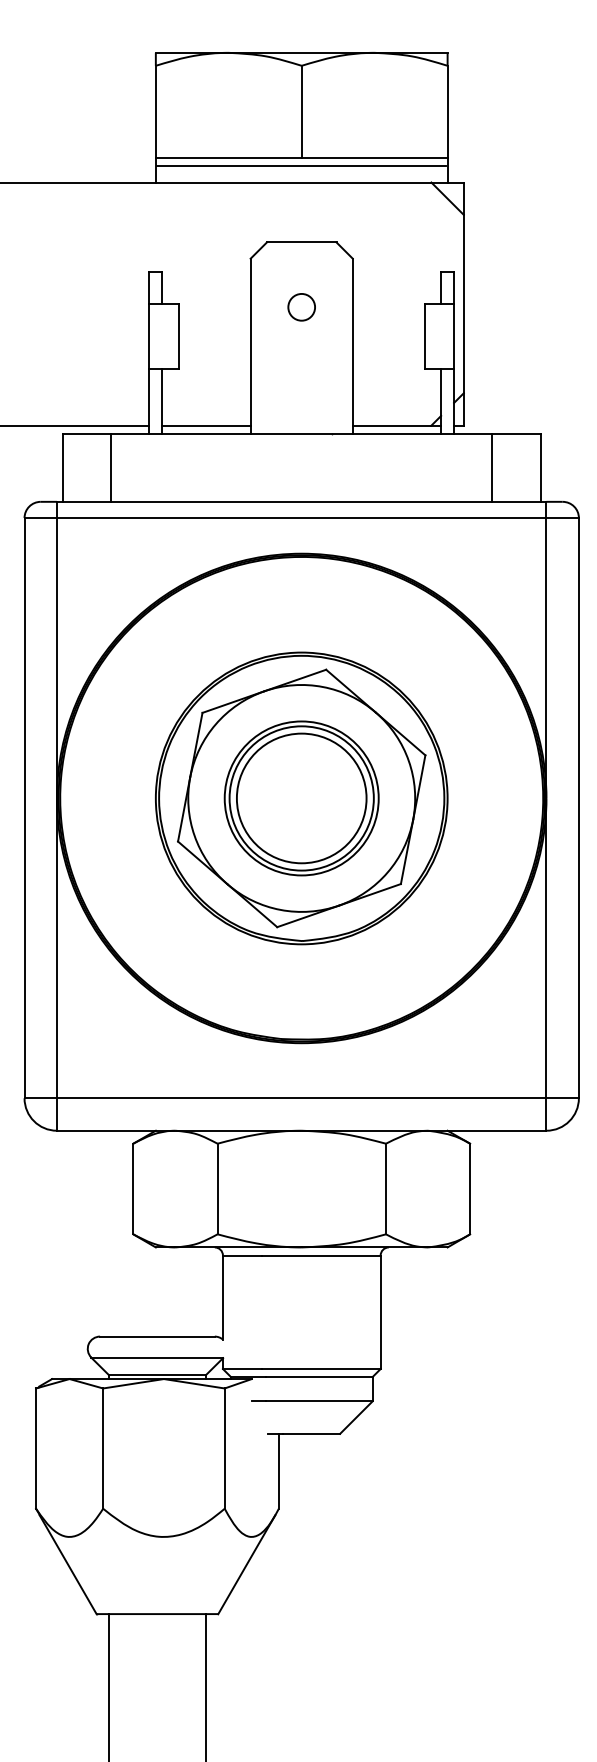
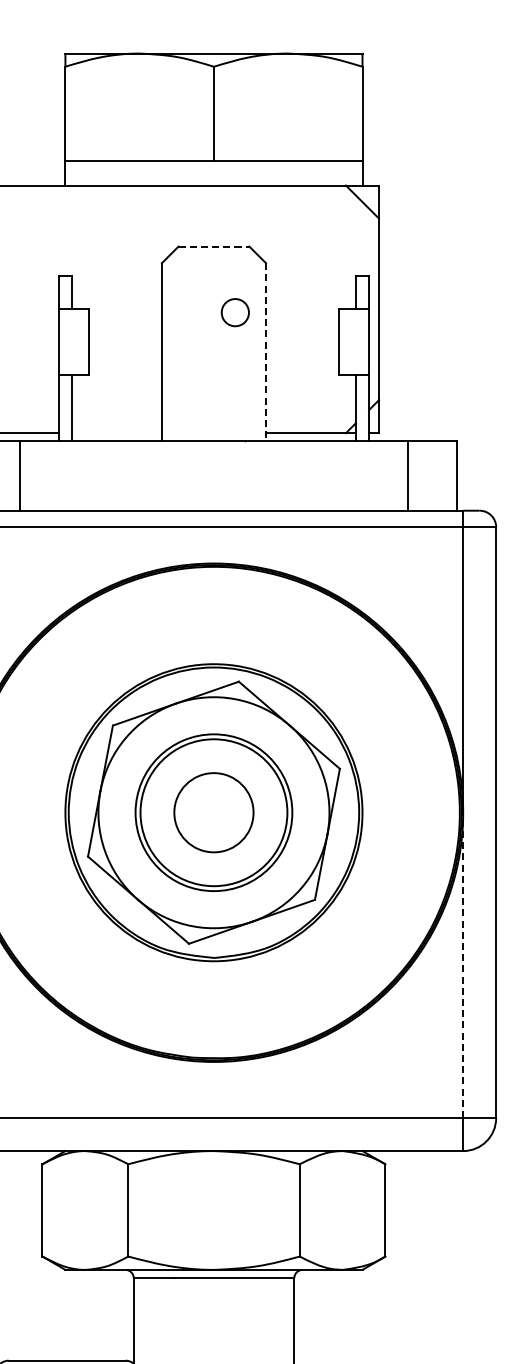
line: (301, 166) -> (213, 169), removed
line: (301, 242) -> (213, 246), solid -> dashed
circle: (301, 307) -> (235, 312), moved
line: (352, 346) -> (265, 352), solid -> dashed
line: (206, 425) -> (117, 432), removed
circle: (301, 798) -> (213, 812), size x0.6
line: (546, 948) -> (463, 965), solid -> dashed

